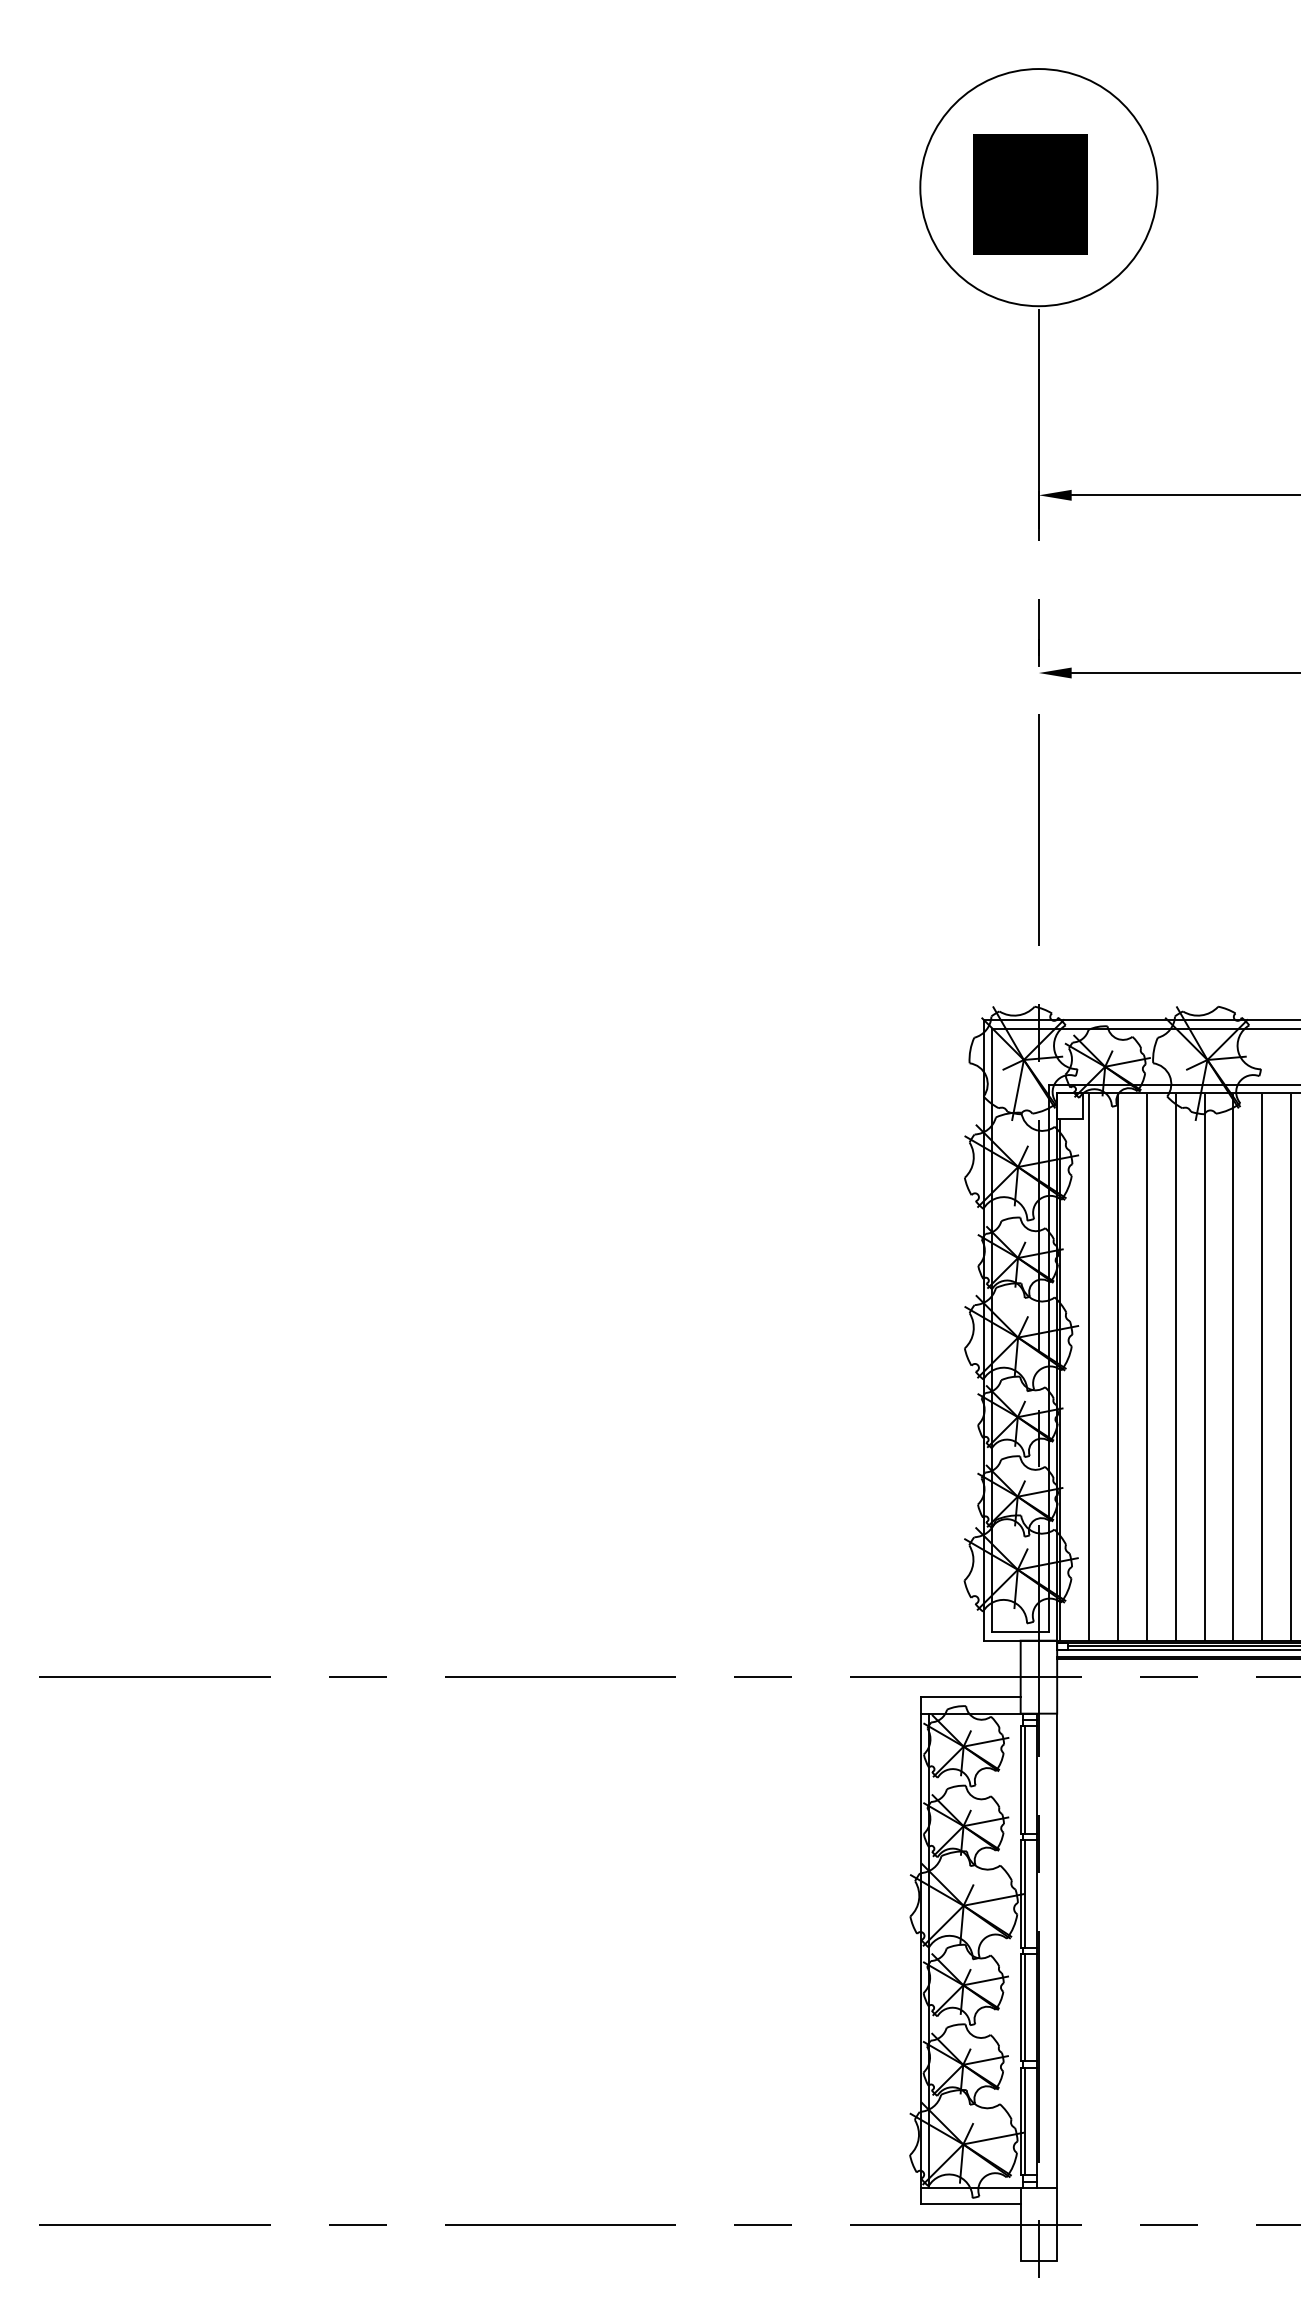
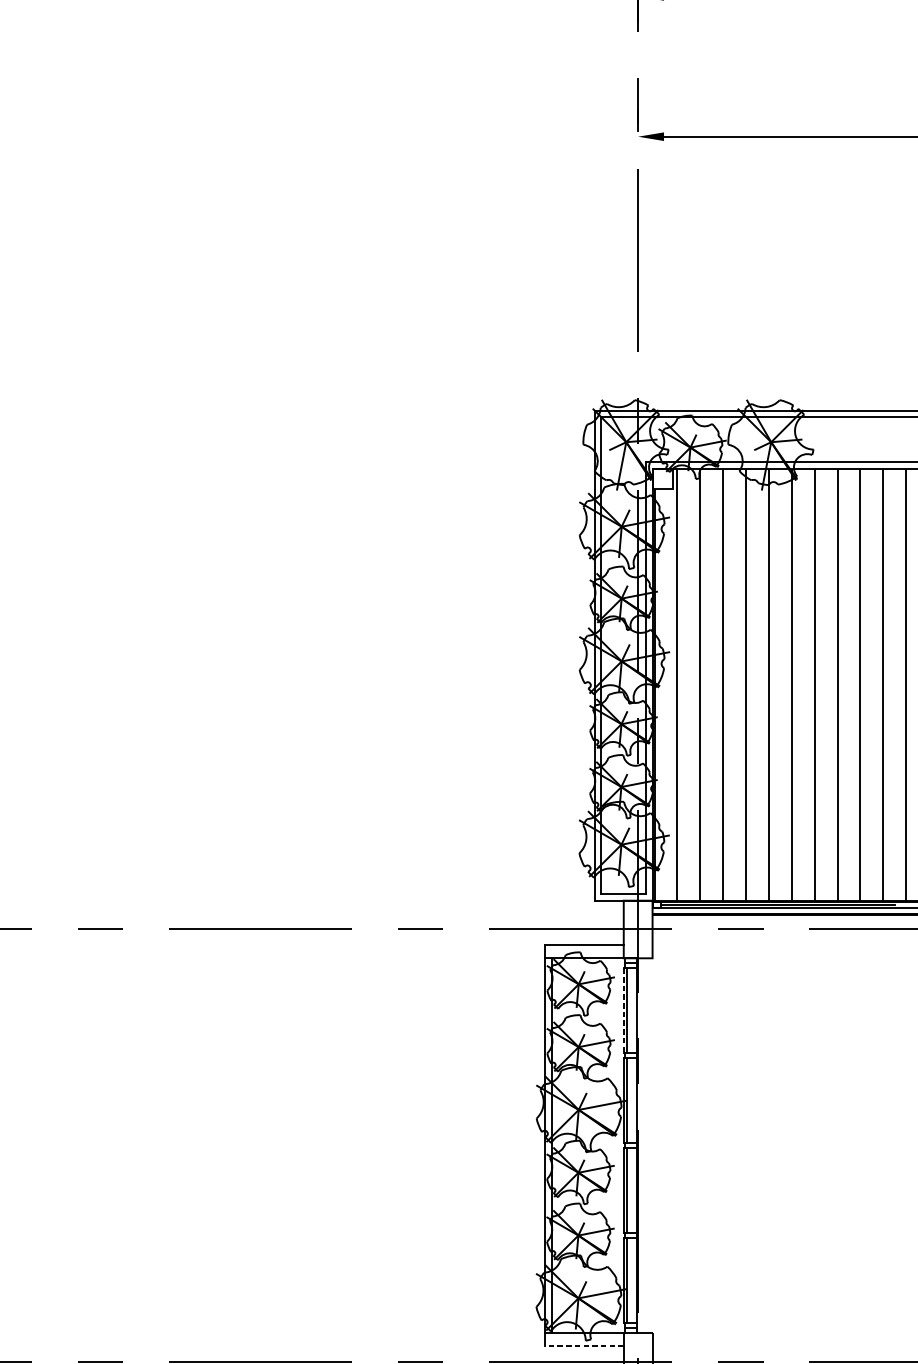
line: (1020, 1780) -> (623, 1011), solid -> dashed
line: (1057, 1950) -> (652, 1145), removed
line: (970, 2204) -> (584, 1345), solid -> dashed

